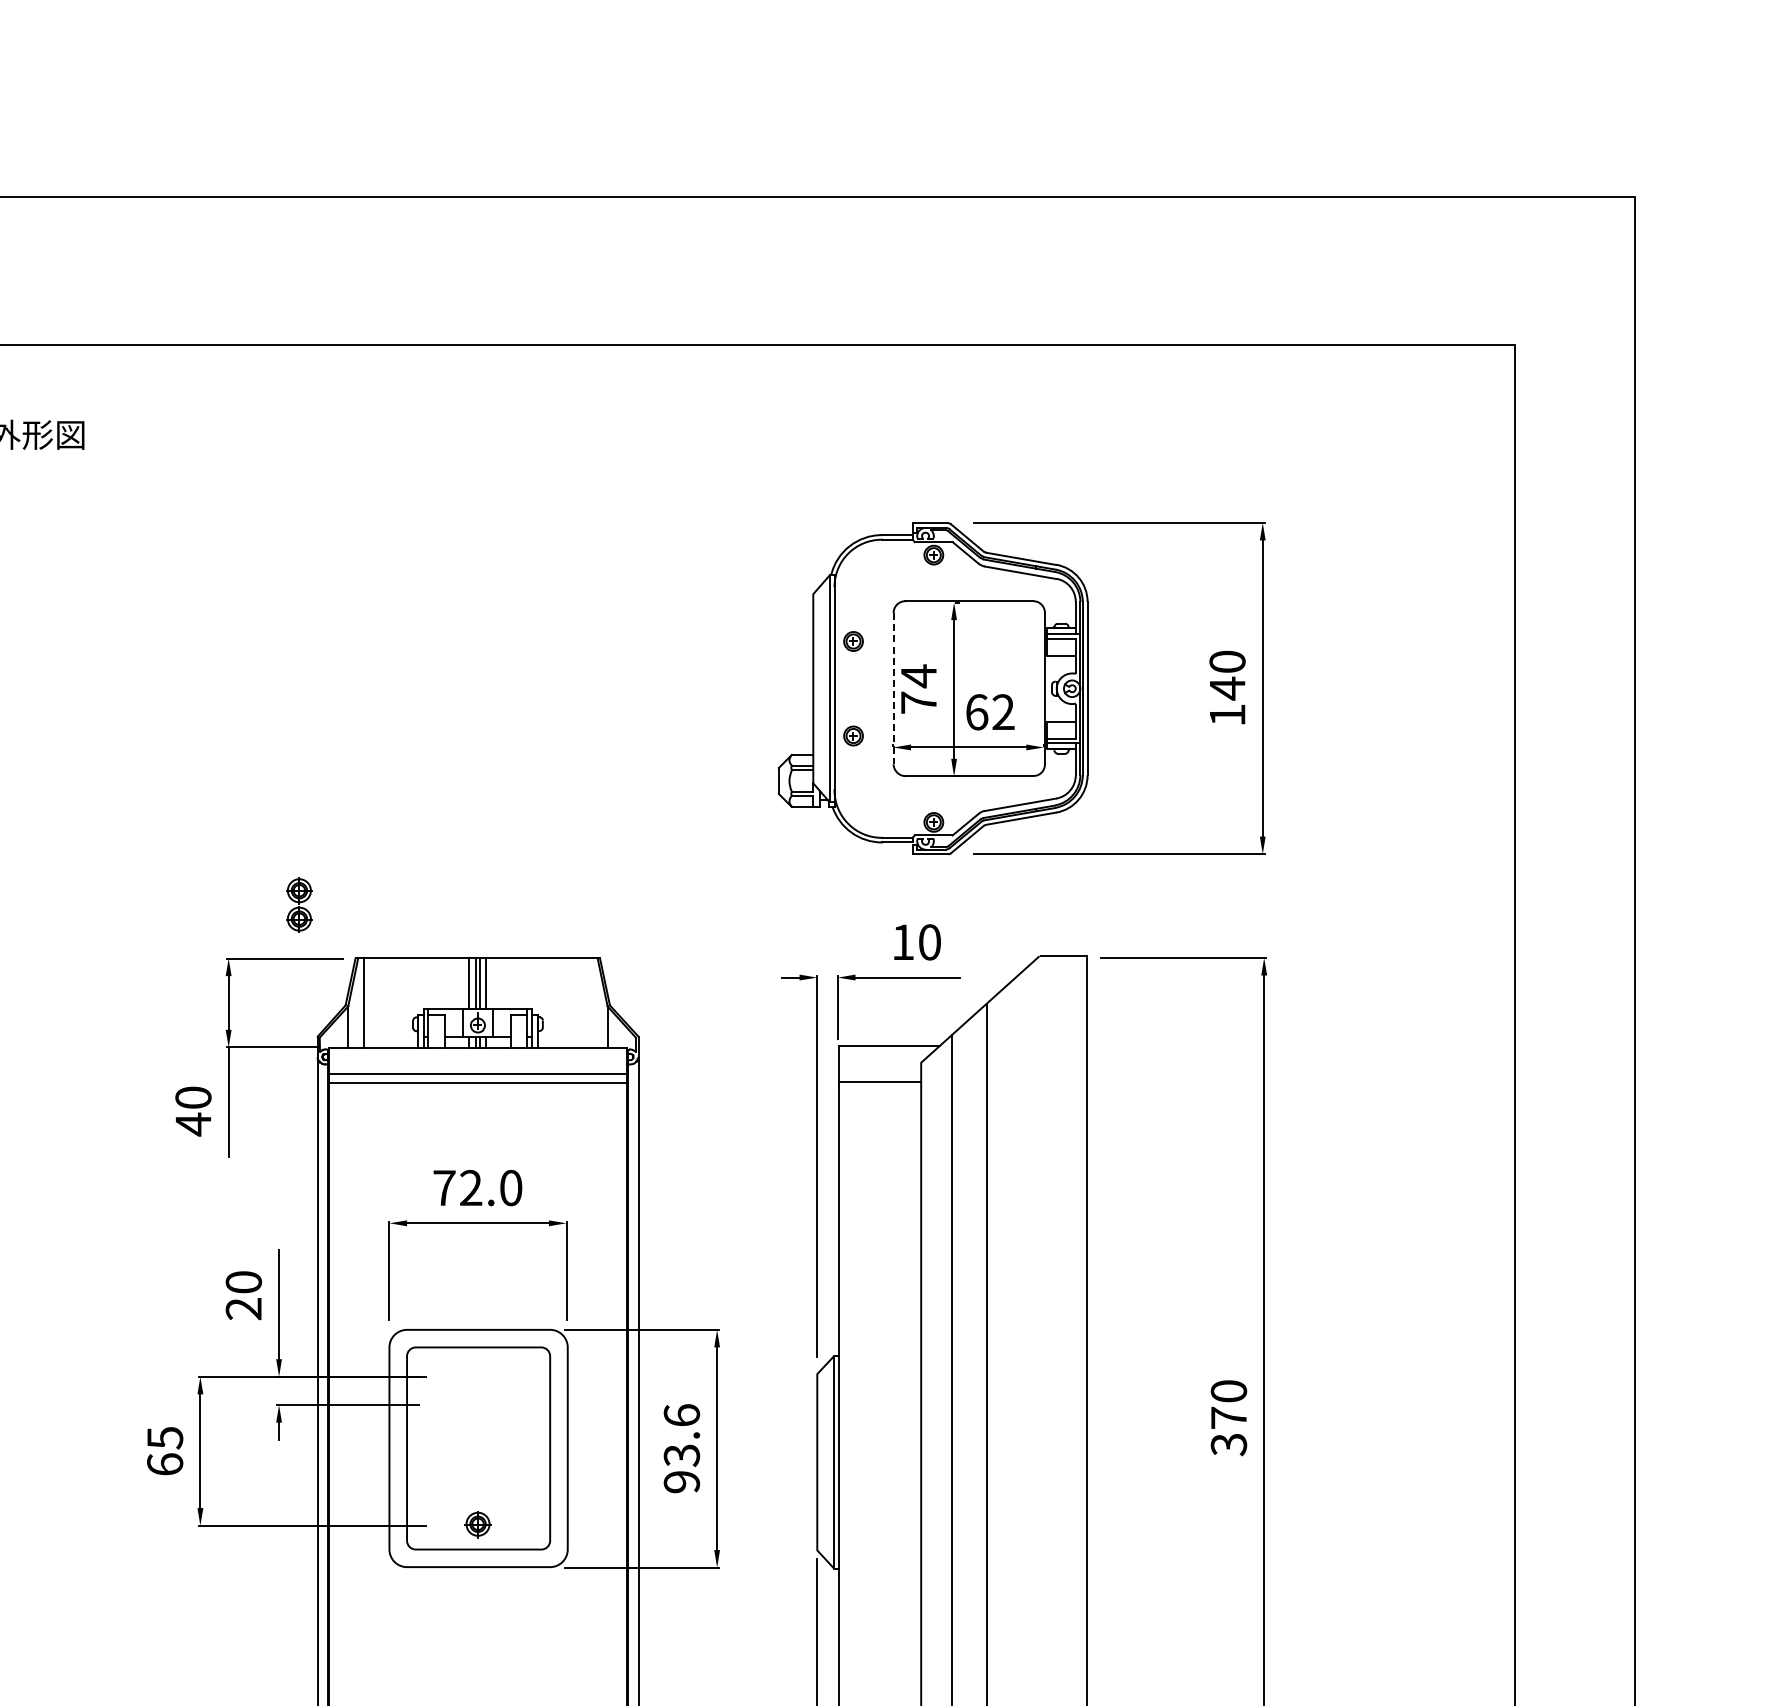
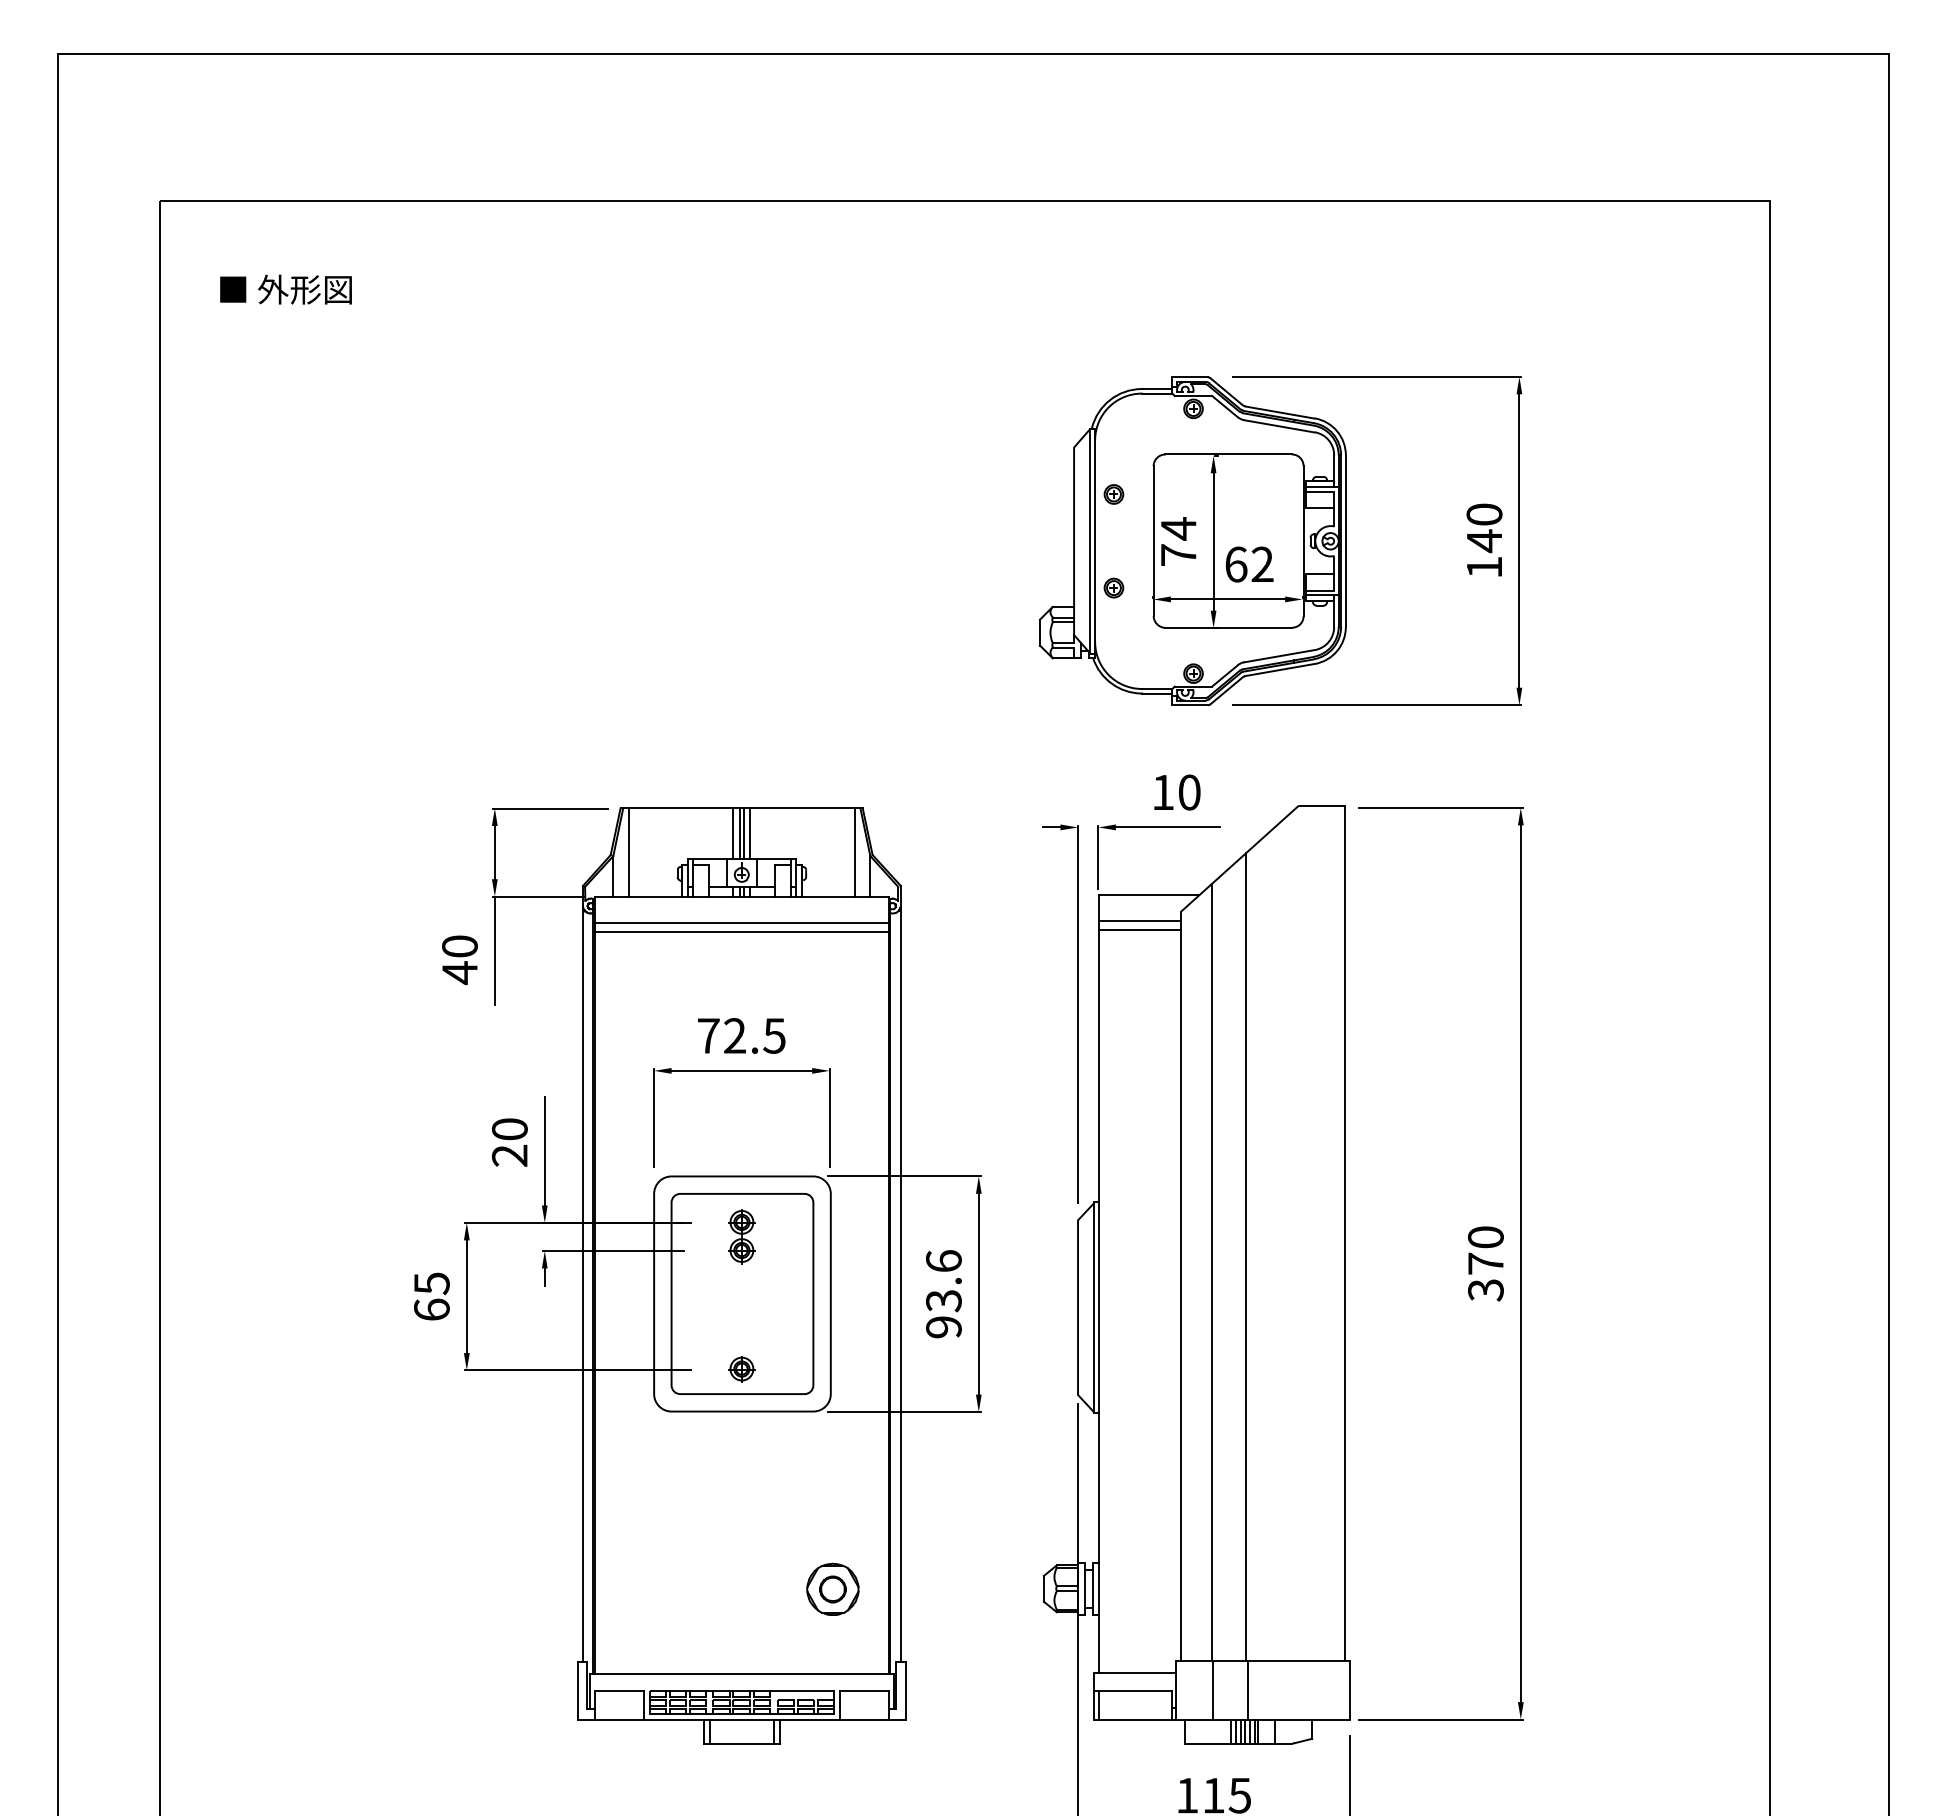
line: (893, 688) -> (1153, 541), dashed -> solid
part: (298, 904) -> (741, 1236), moved
line: (591, 1002) -> (854, 852), added
line: (879, 1072) -> (1139, 921), added
text: (510, 1187) -> (774, 1035), 72.0 -> 72.5

